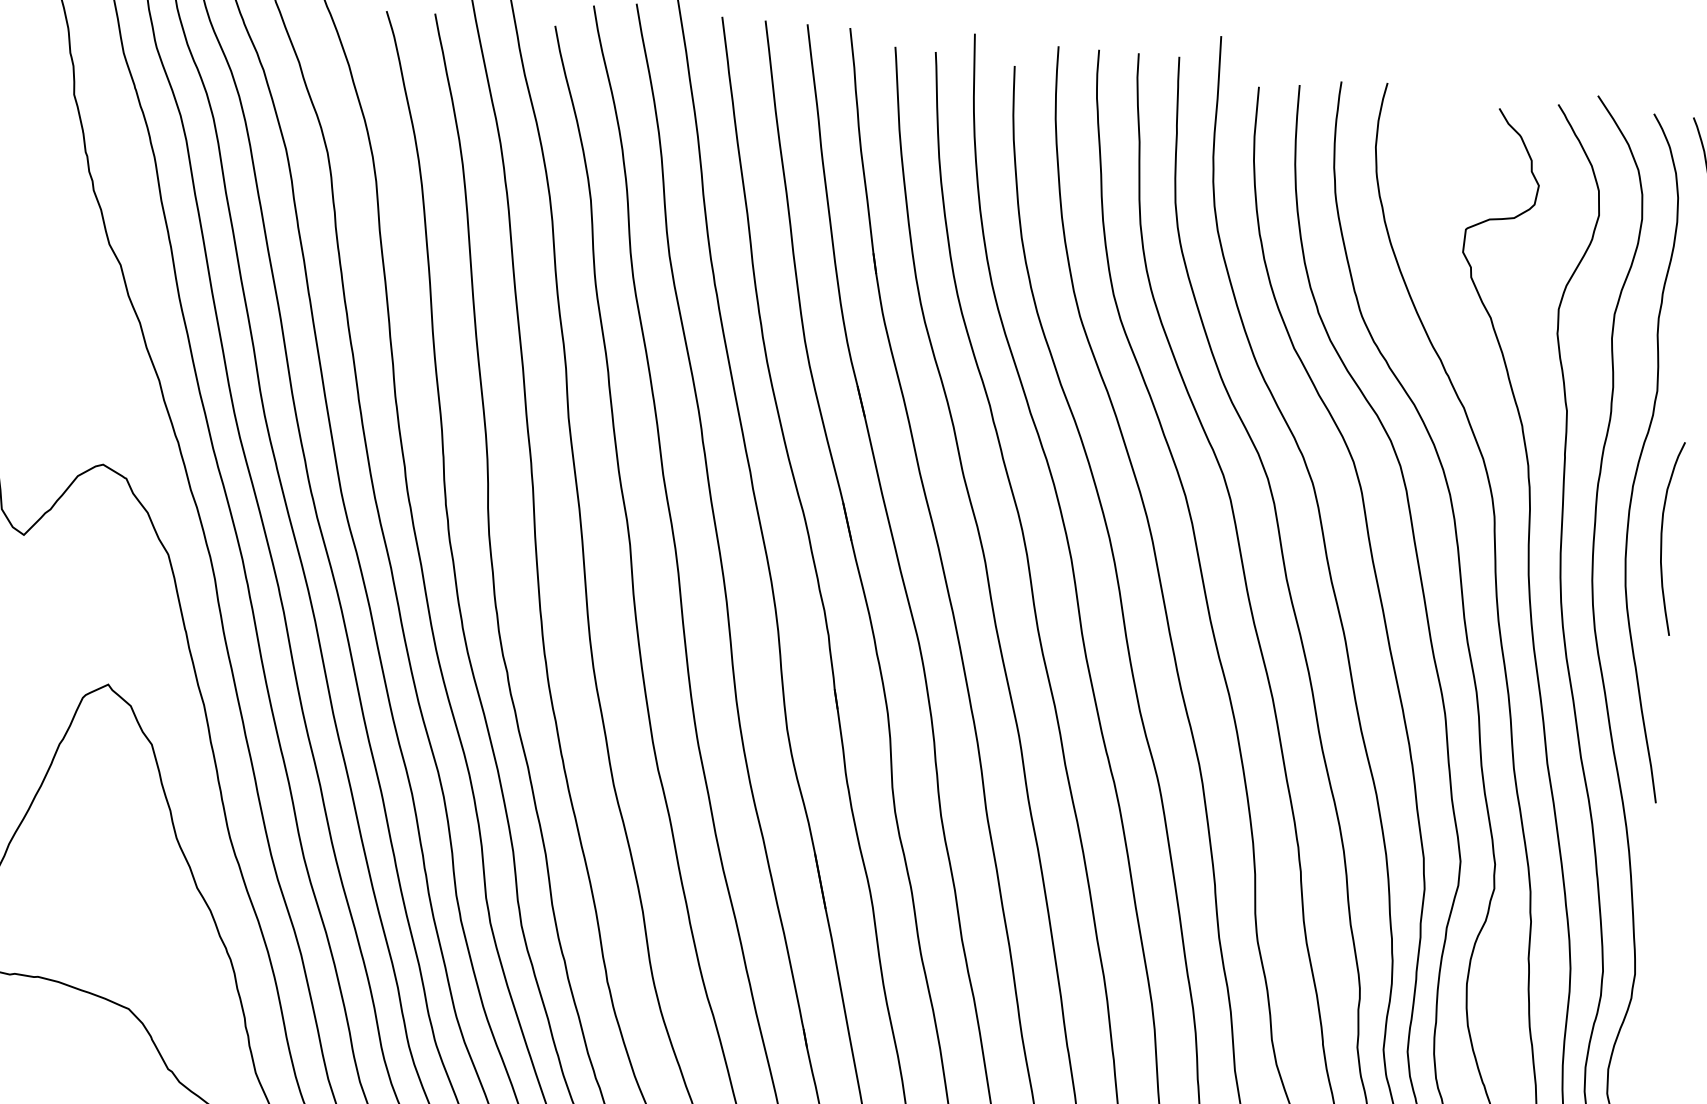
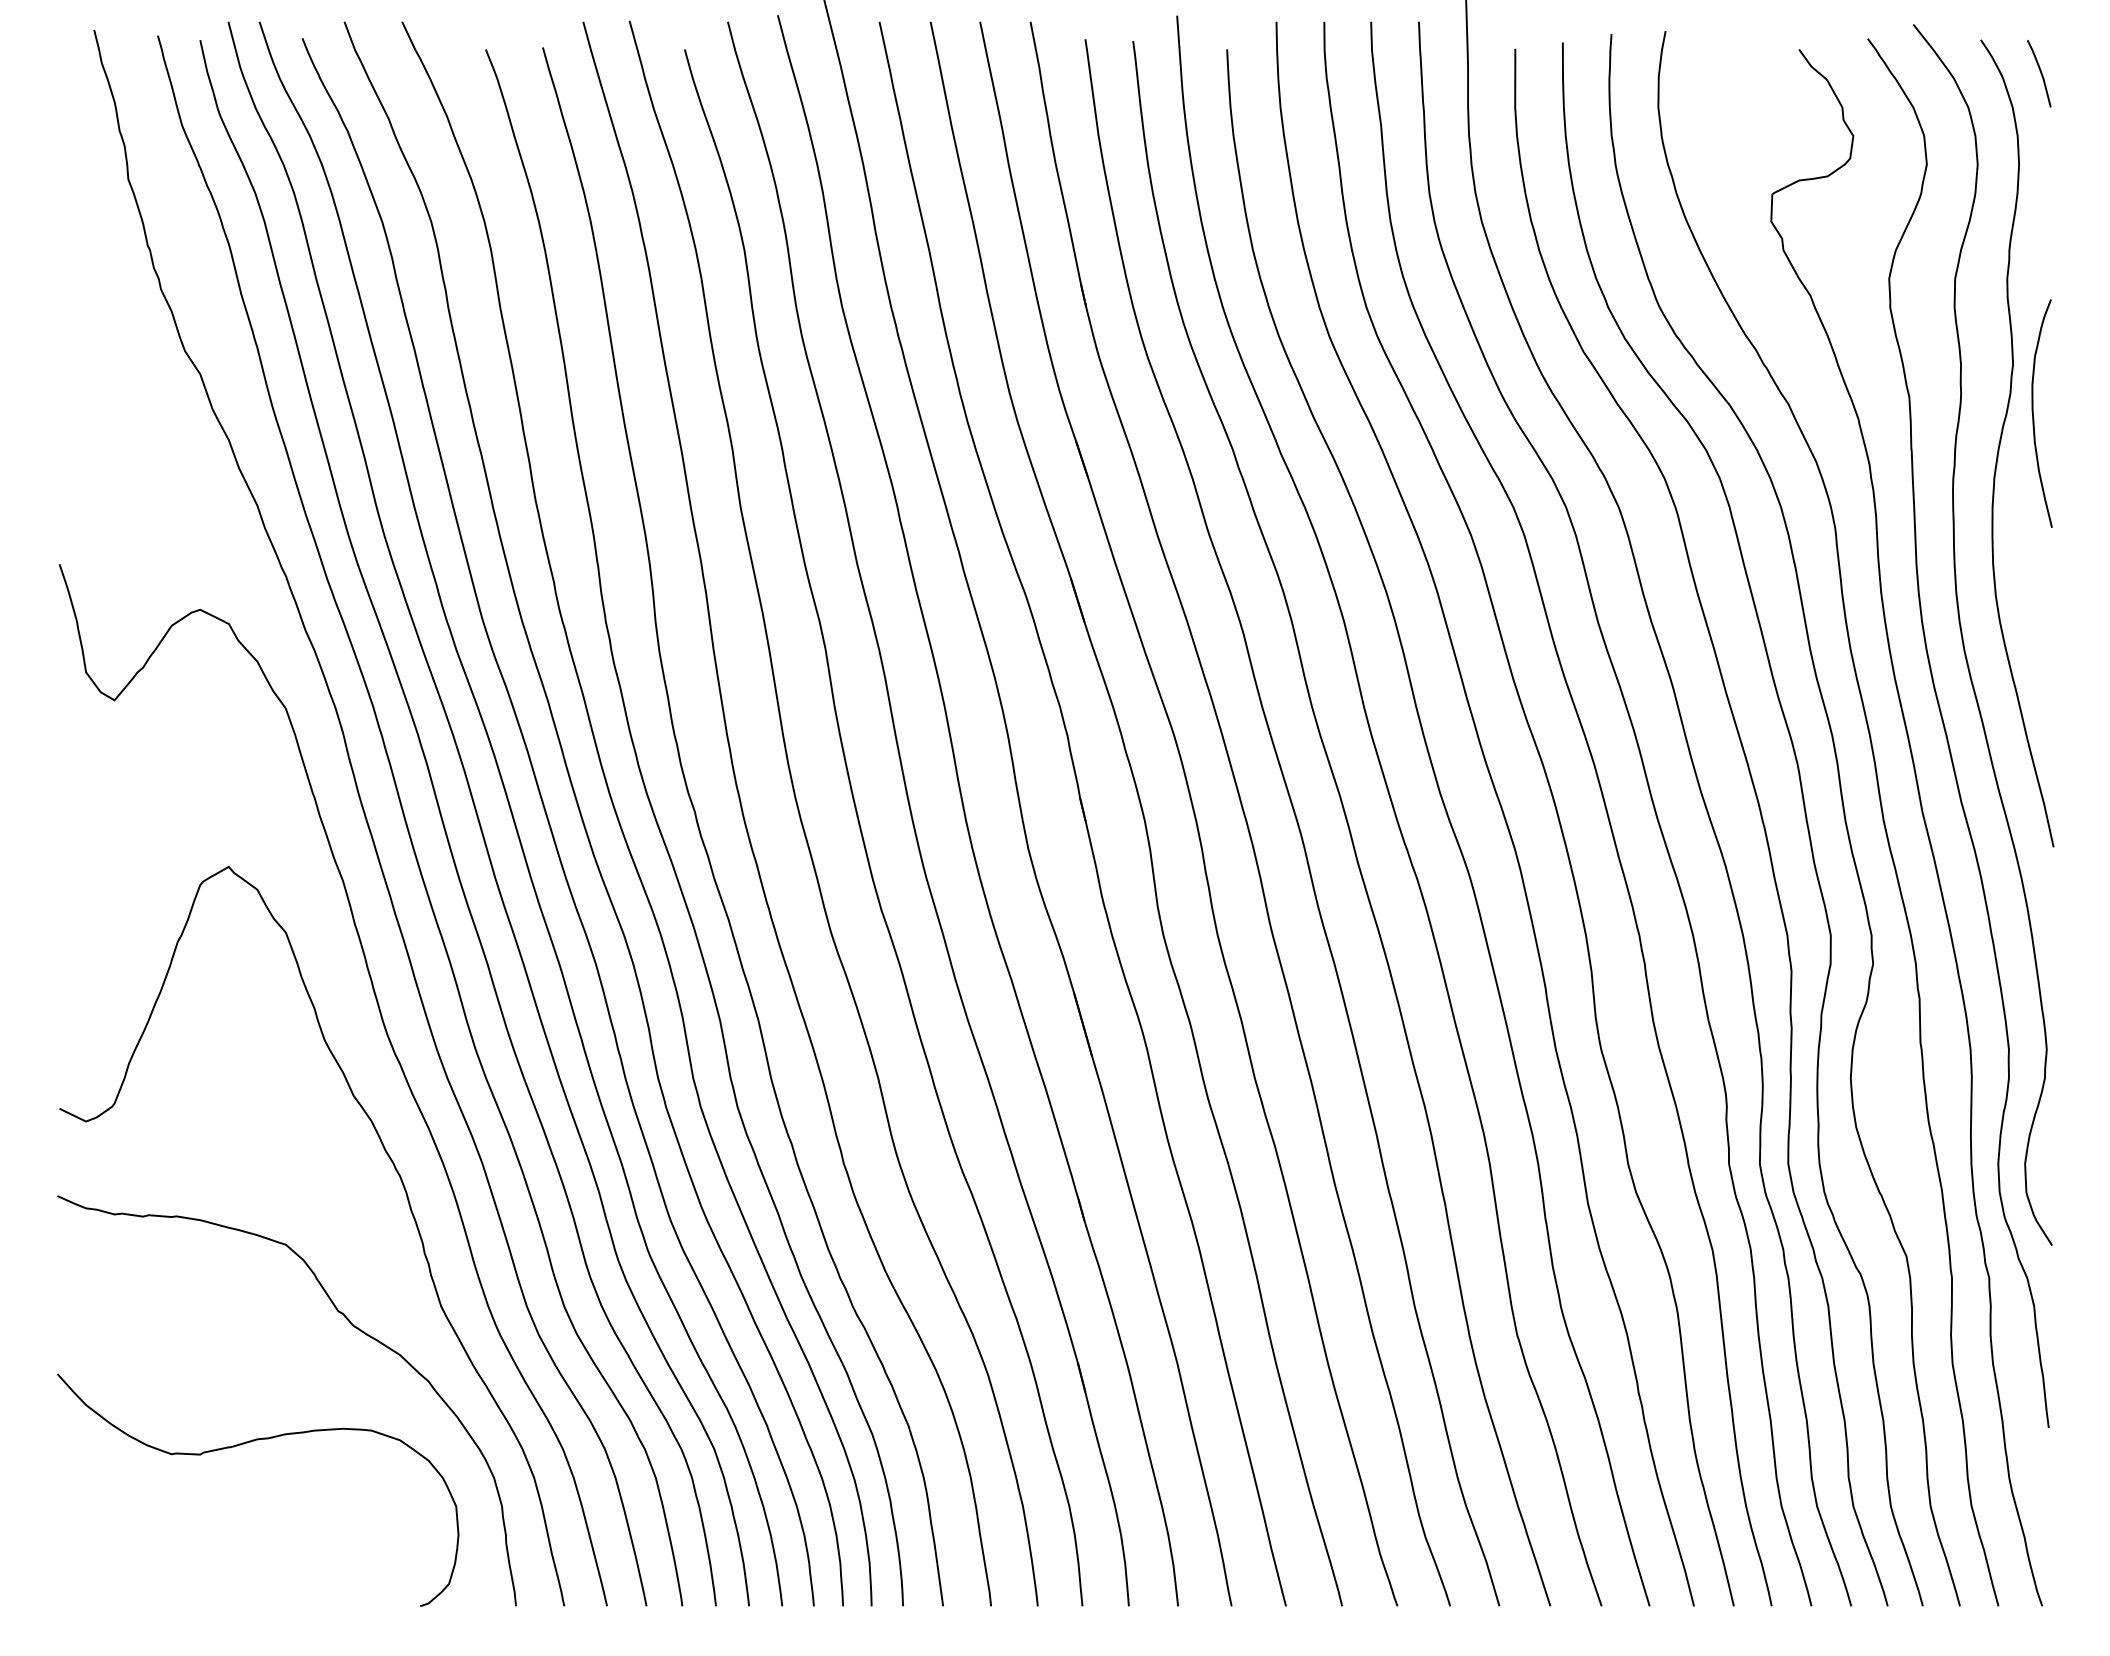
curve: (1661, 537) -> (2033, 413), moved

